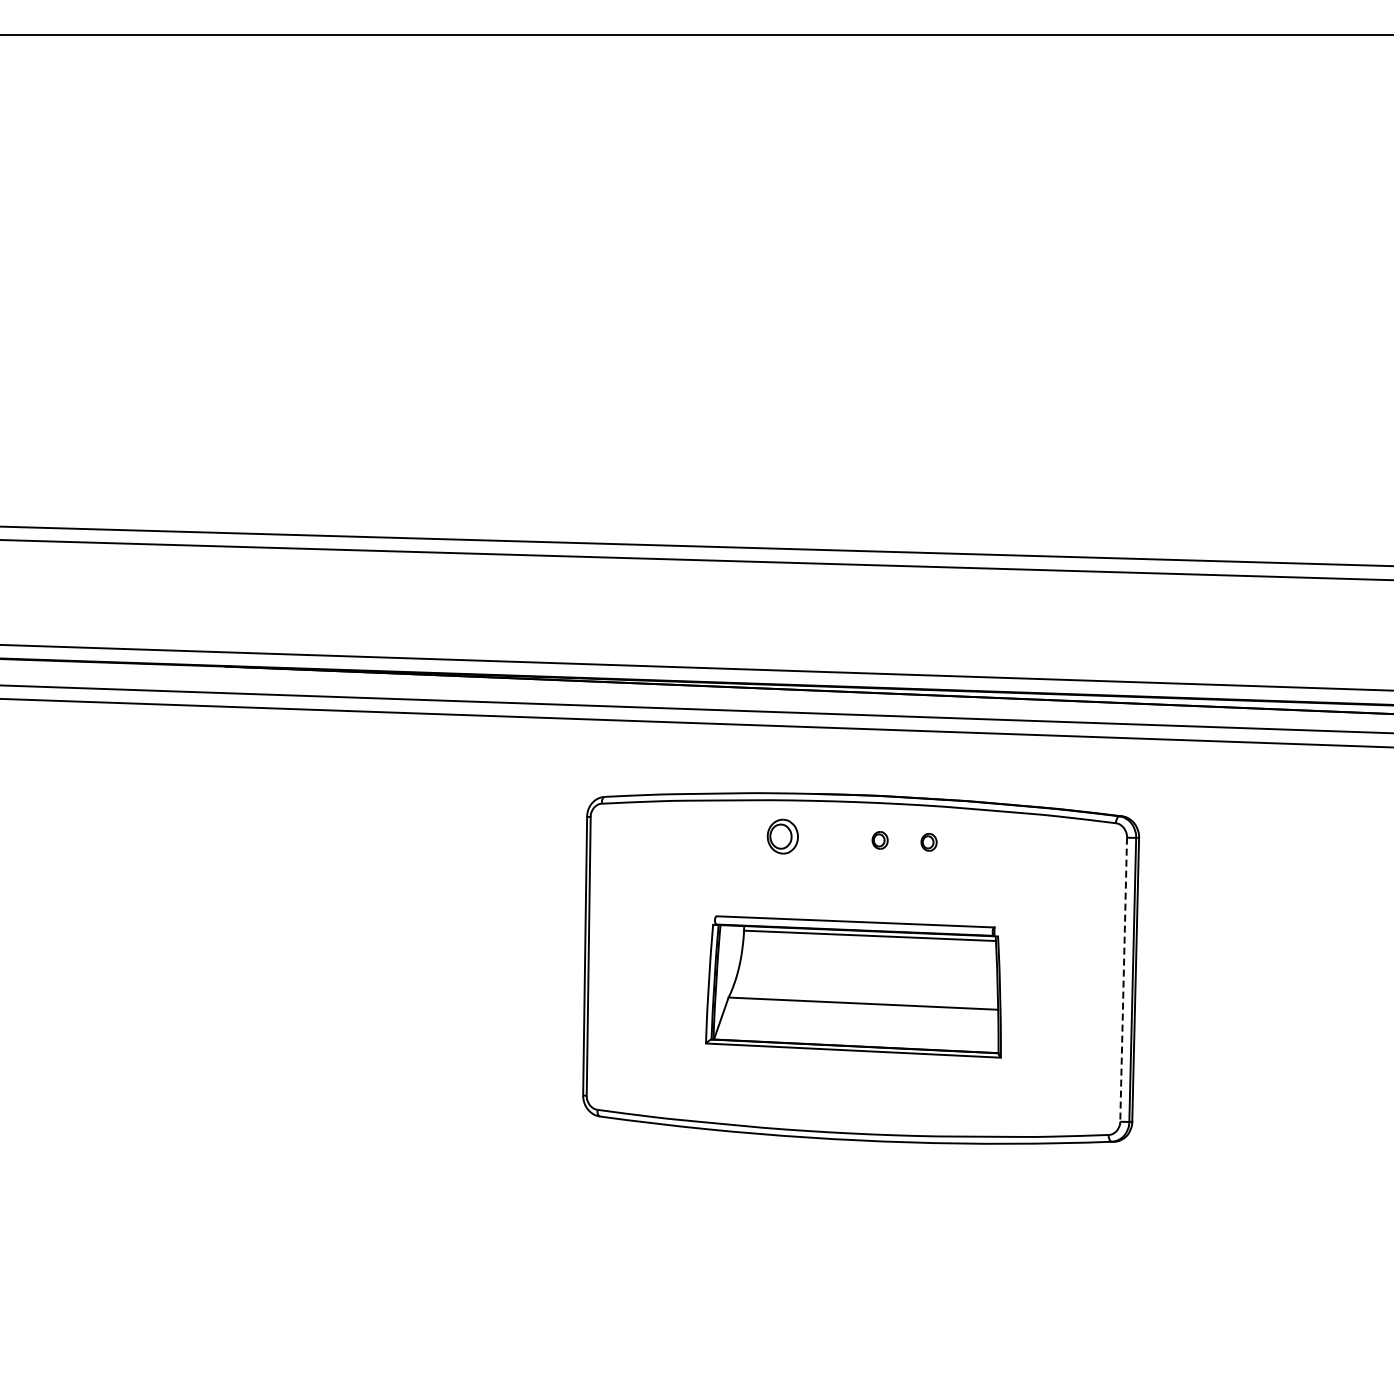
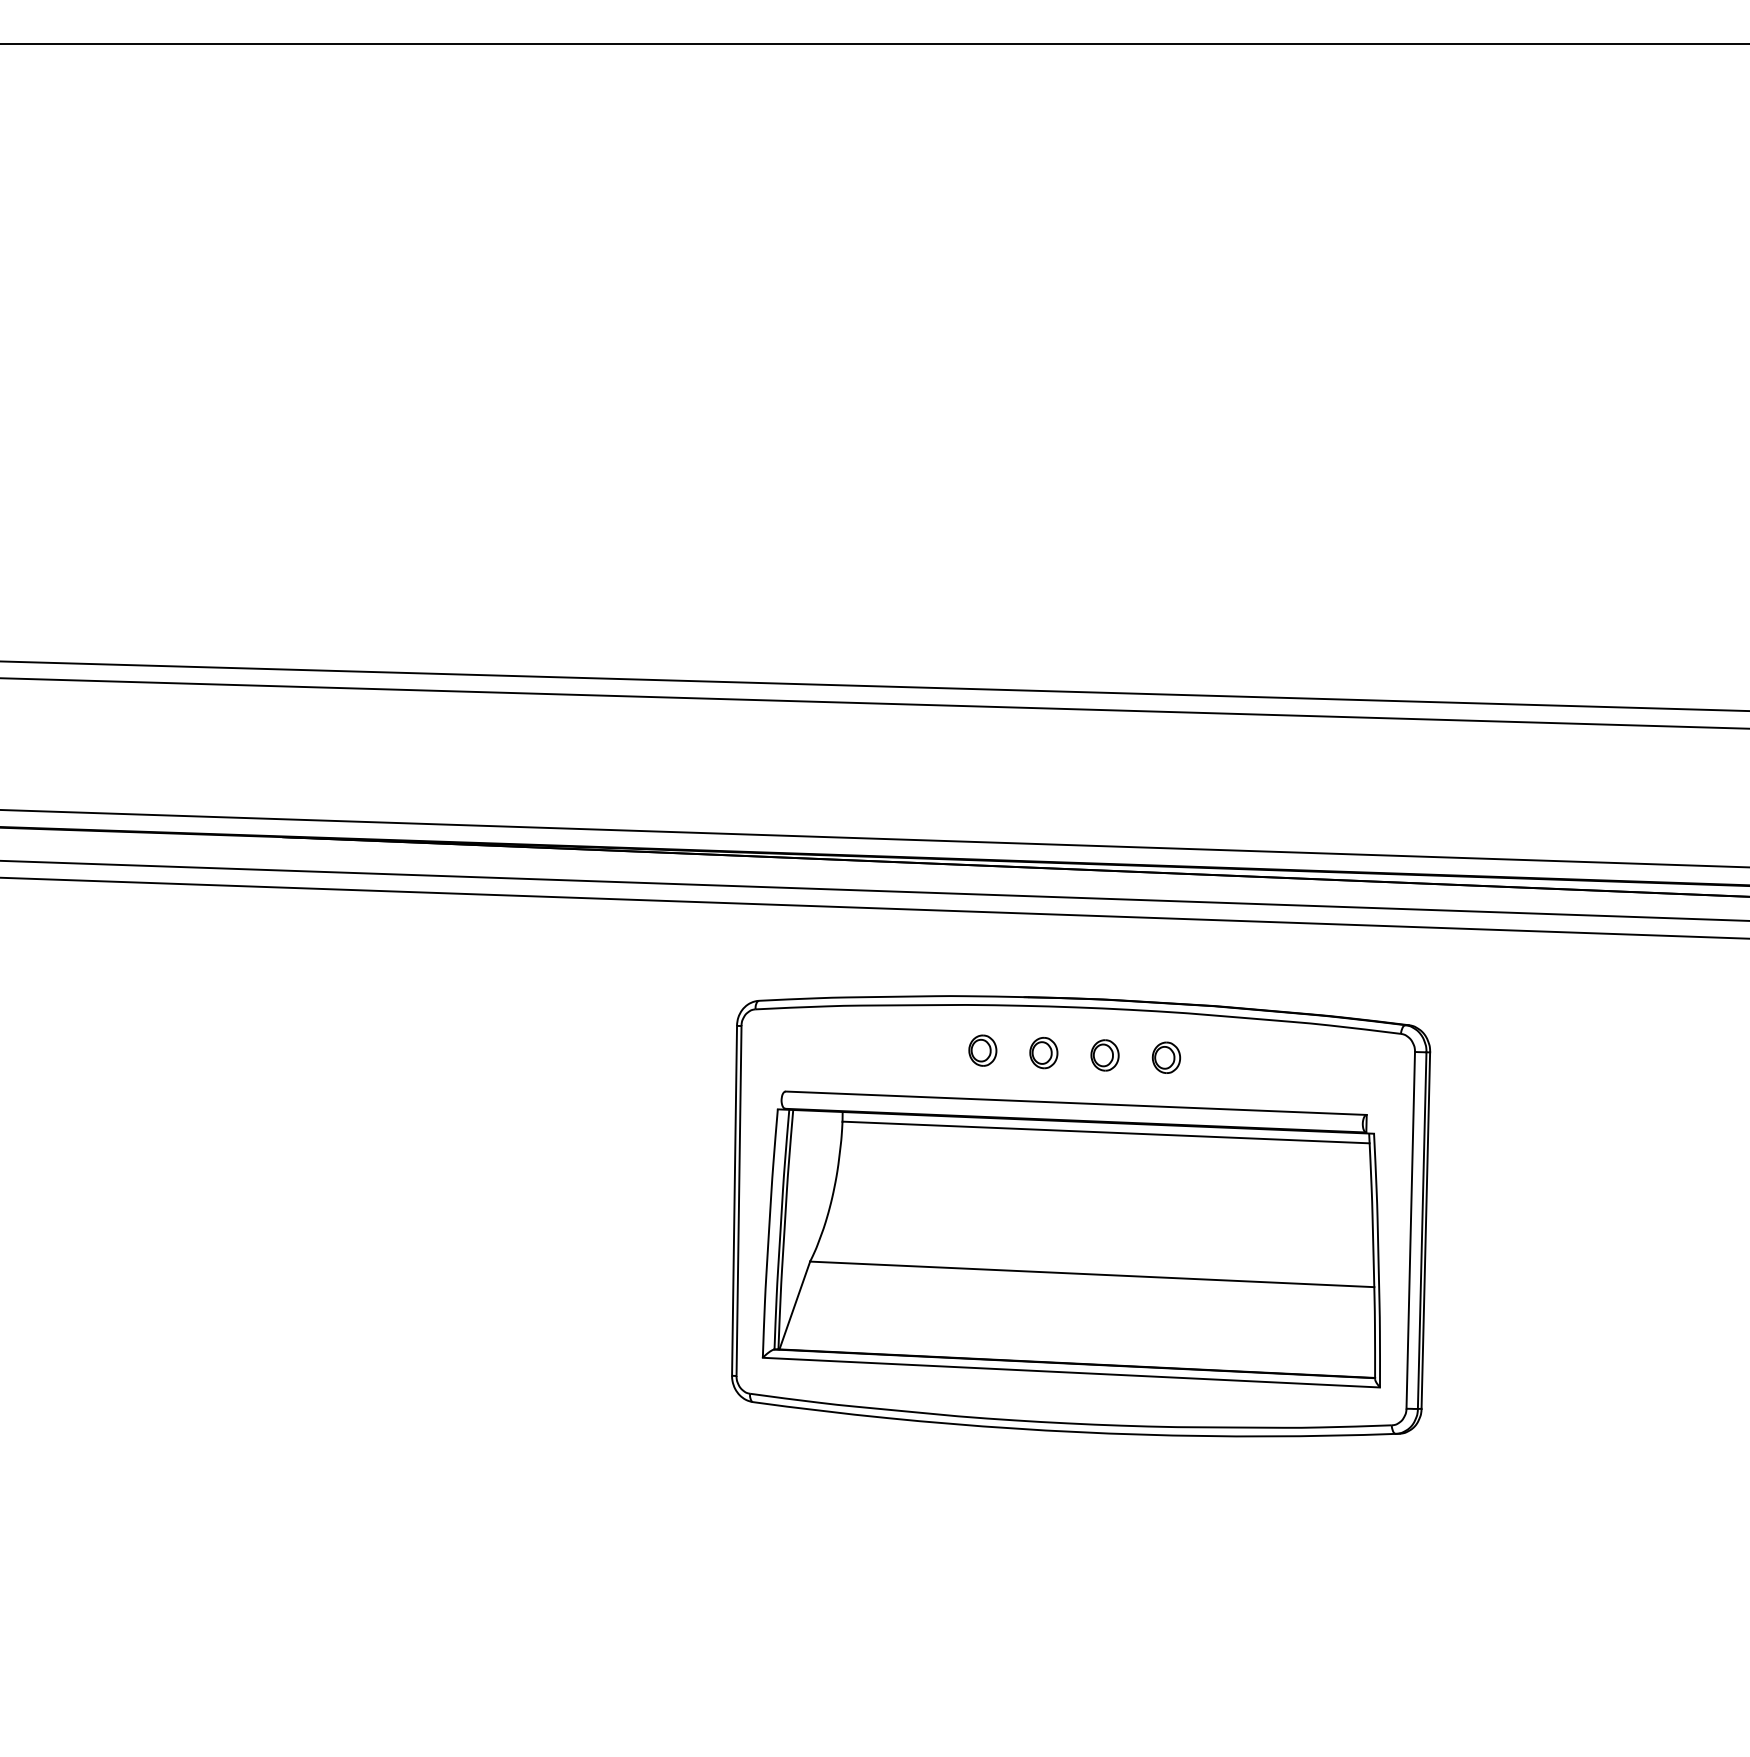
part: (782, 836) -> (982, 1050), size x0.71
part: (831, 838) -> (1043, 1053), added
part: (879, 840) -> (1104, 1055), size x1.43
part: (928, 842) -> (1165, 1058), size x1.43
line: (1123, 980) -> (1410, 1231), dashed -> solid
part: (853, 986) -> (1071, 1238), size x1.67

